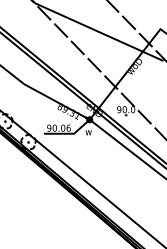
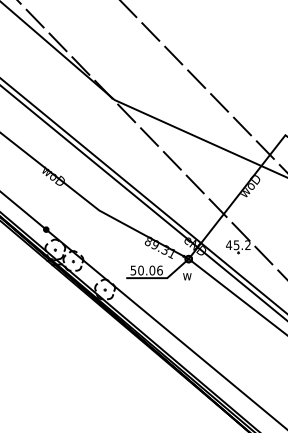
text: (126, 109) -> (238, 245), 90.0^J -> 45.2^J
text: (49, 128) -> (133, 270), 90.06 -> 50.06

